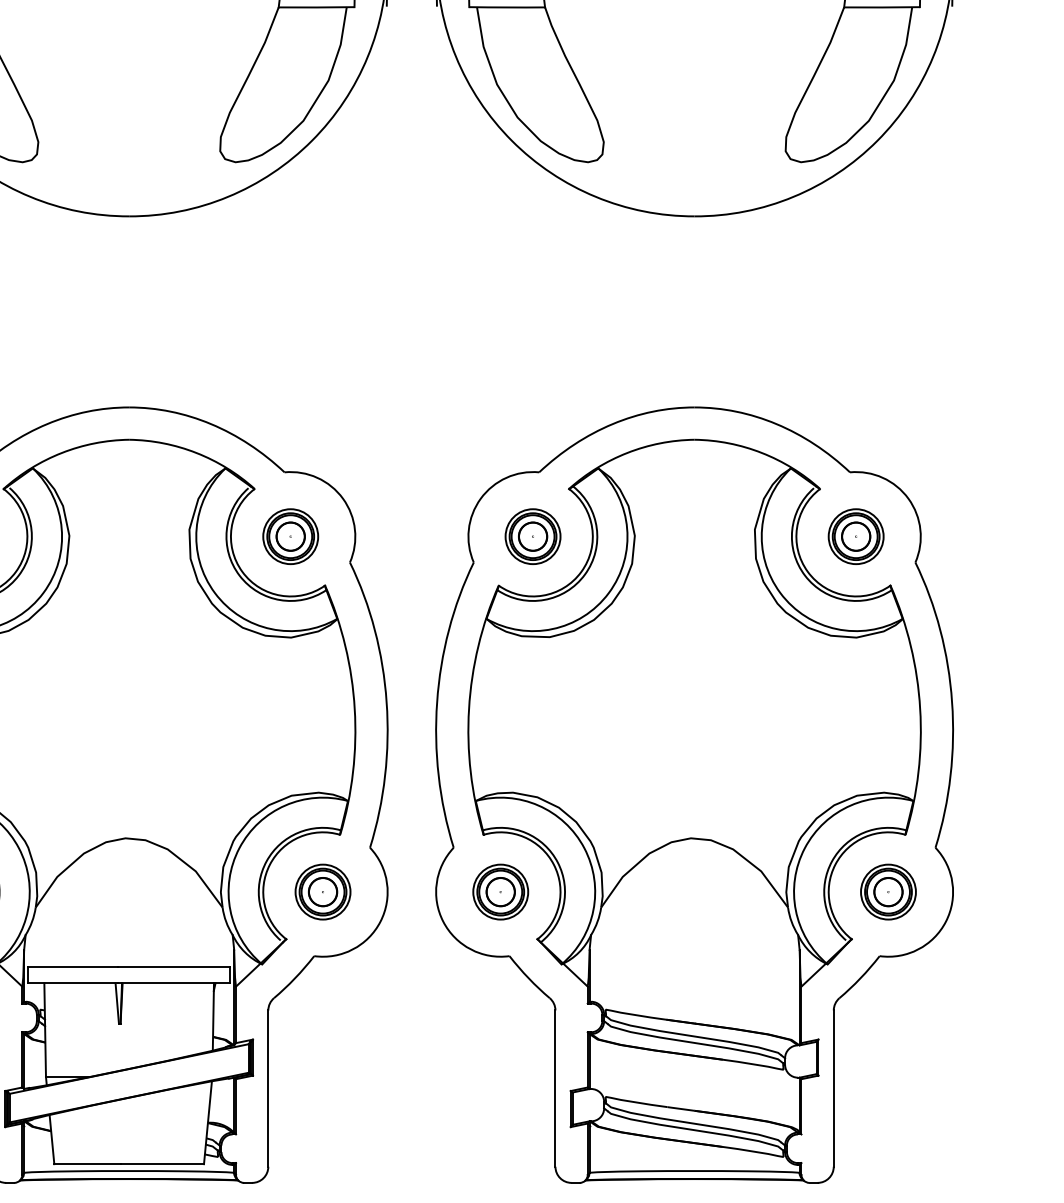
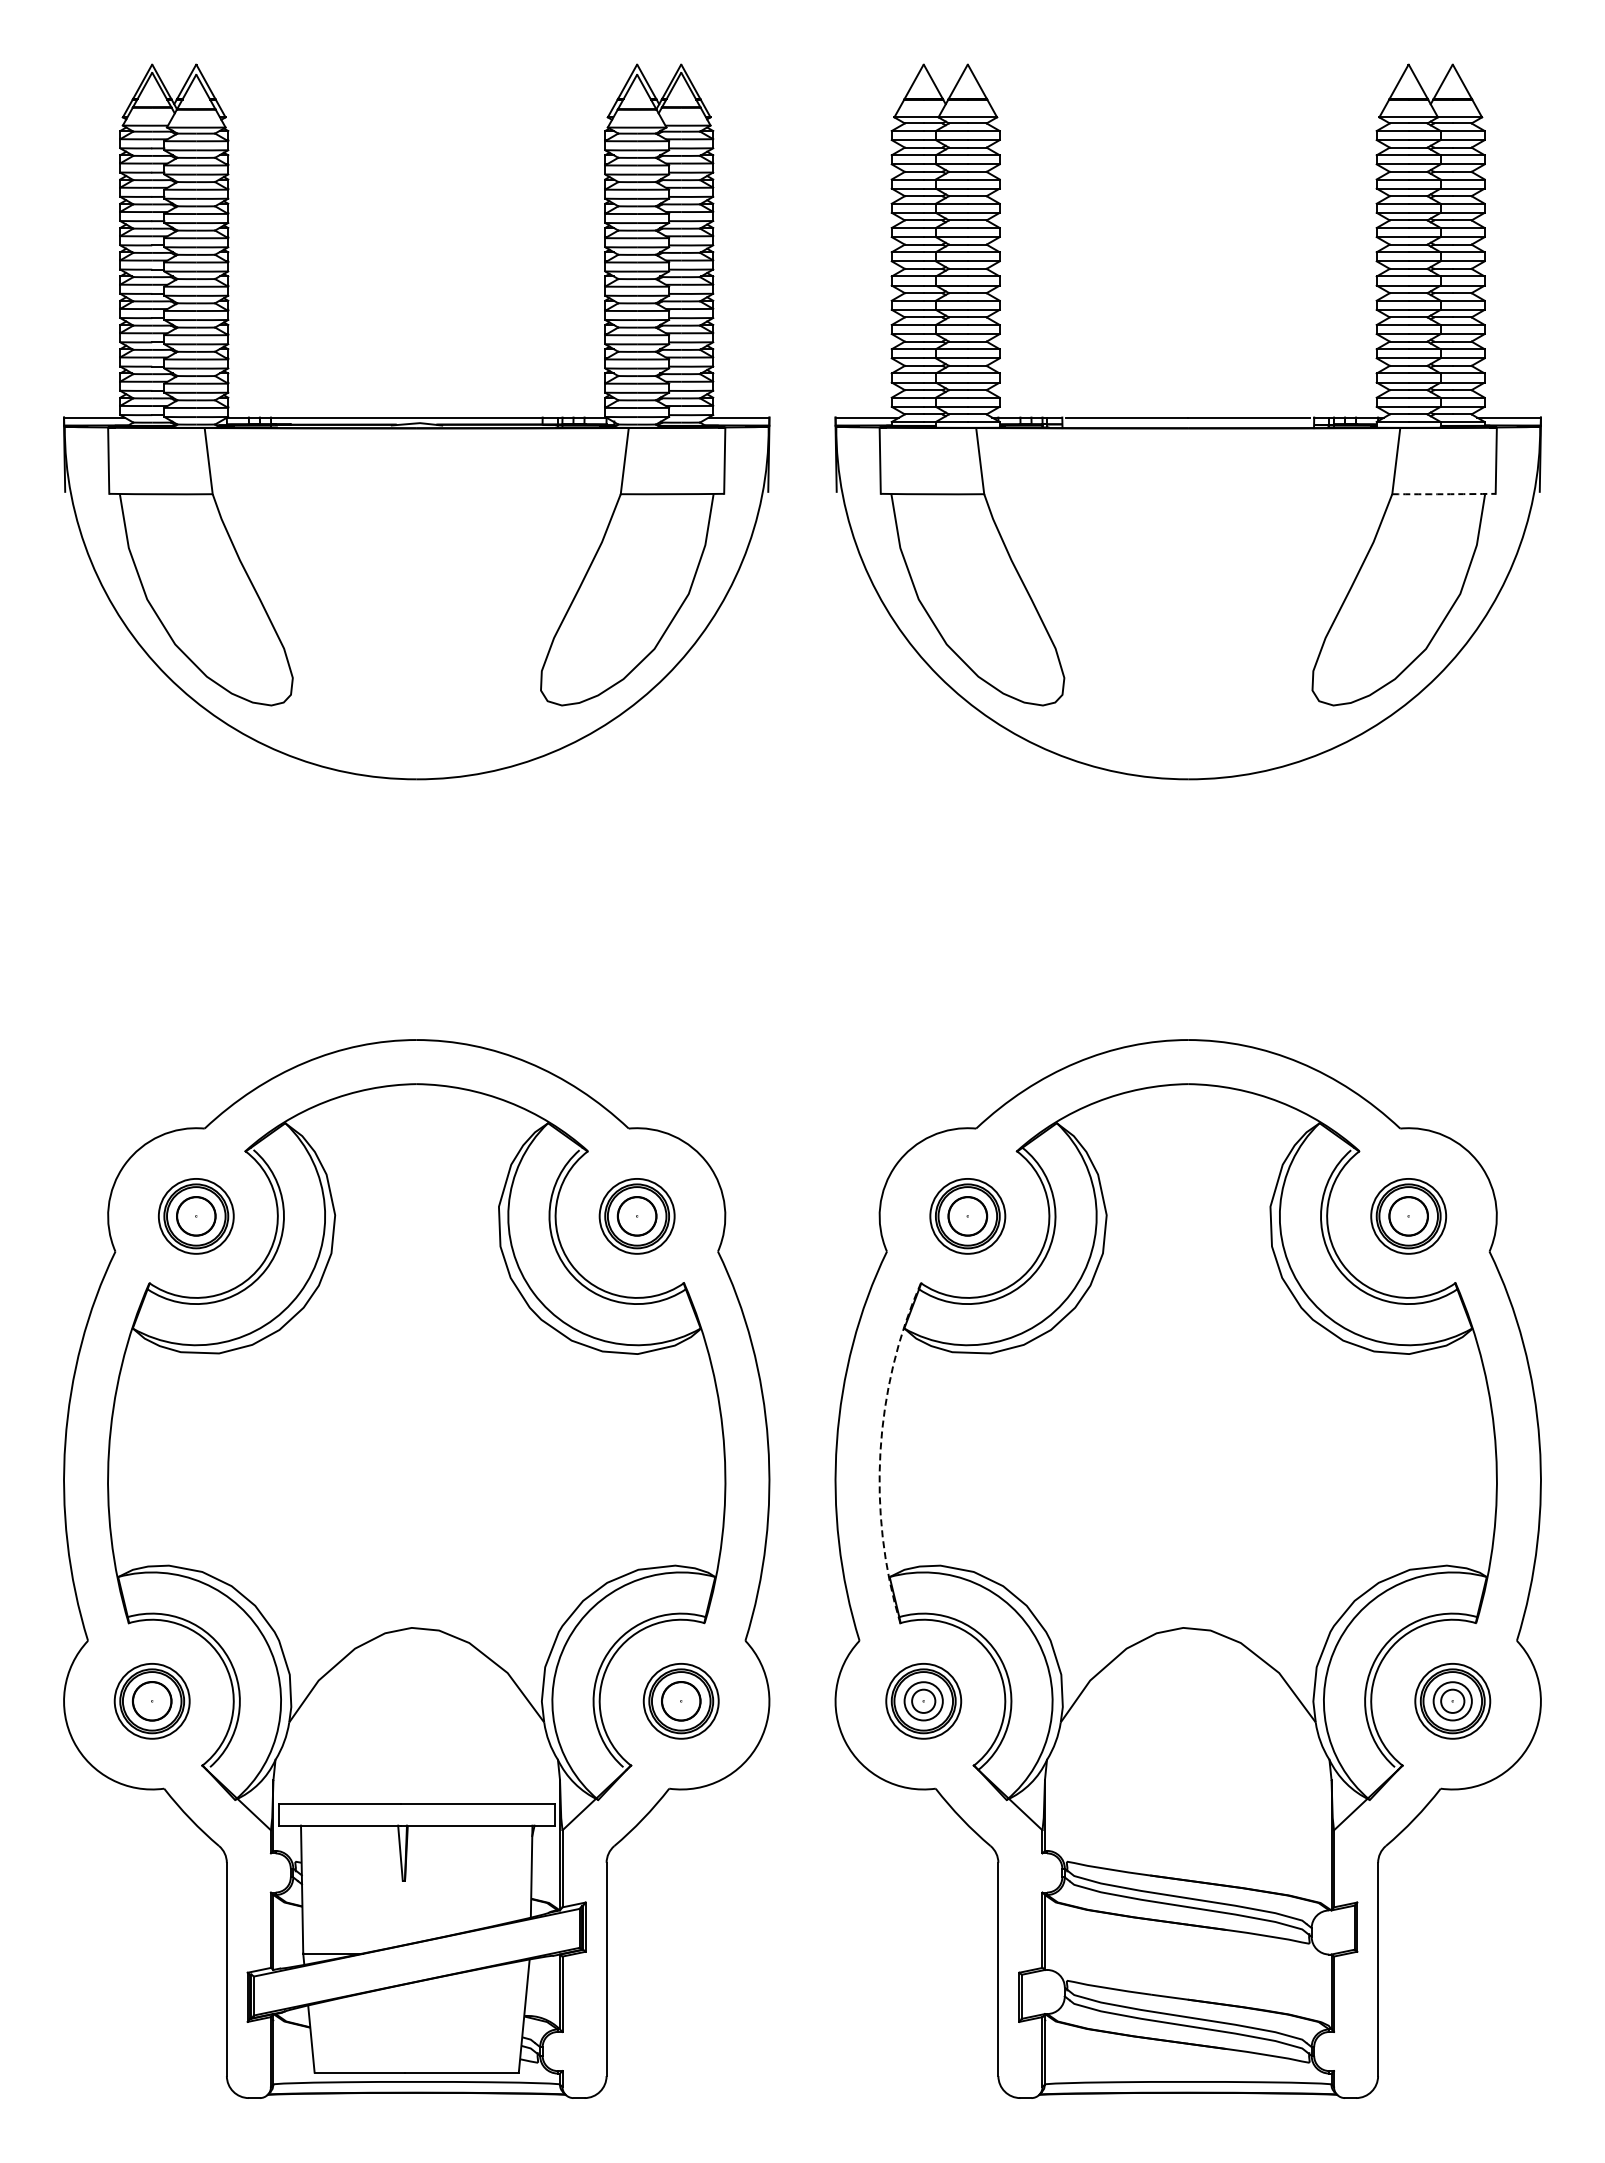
arc: (882, 7) -> (1444, 494), solid -> dashed
arc: (469, 709) -> (880, 1451), solid -> dashed
circle: (500, 891) -> (923, 1700), size x0.6
circle: (888, 891) -> (1452, 1700), size x0.6

